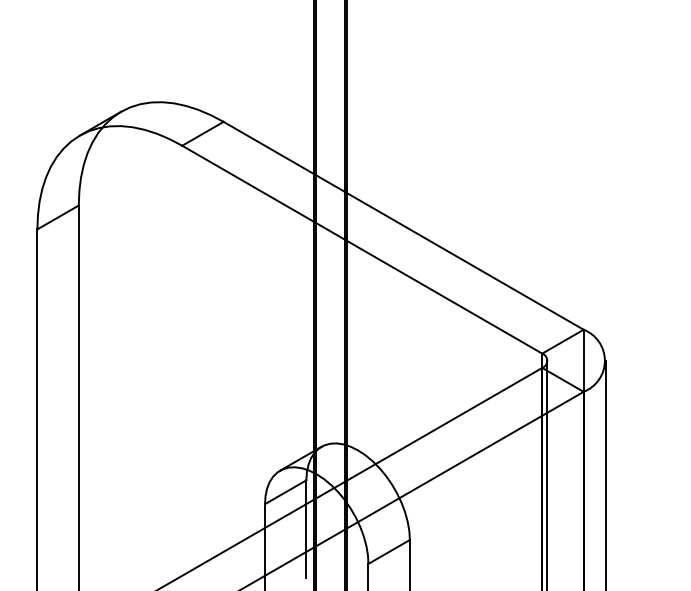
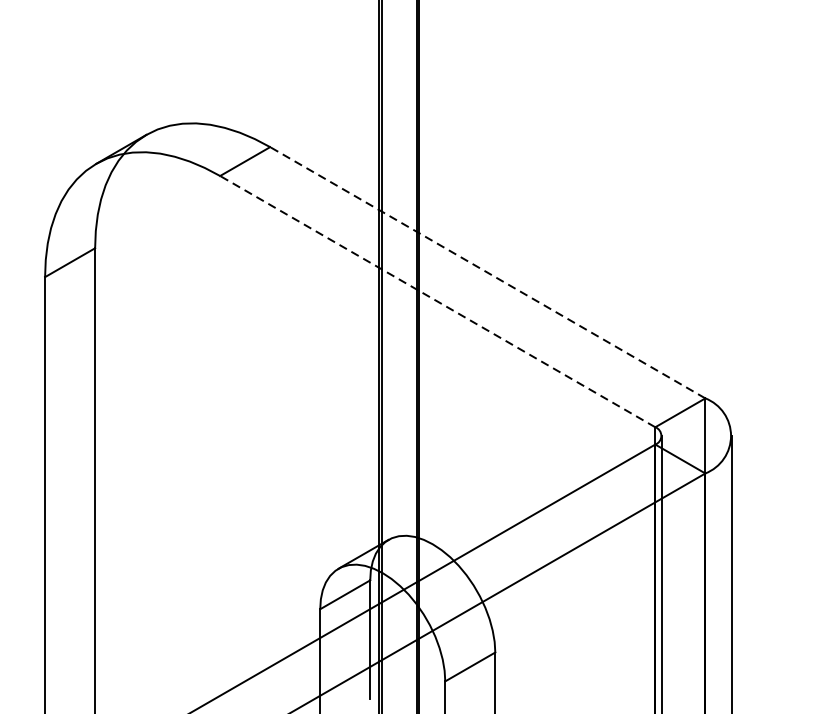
line: (403, 225) -> (487, 272), solid -> dashed
line: (362, 249) -> (438, 301), solid -> dashed

